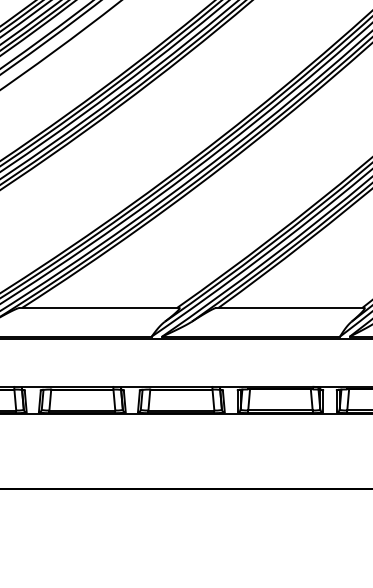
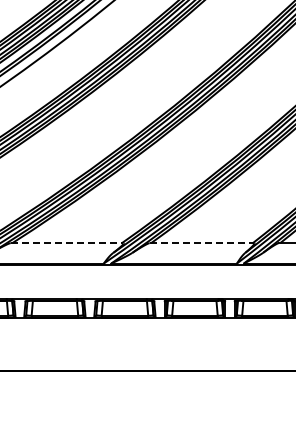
line: (100, 308) -> (67, 243), solid -> dashed
line: (291, 308) -> (202, 243), solid -> dashed

